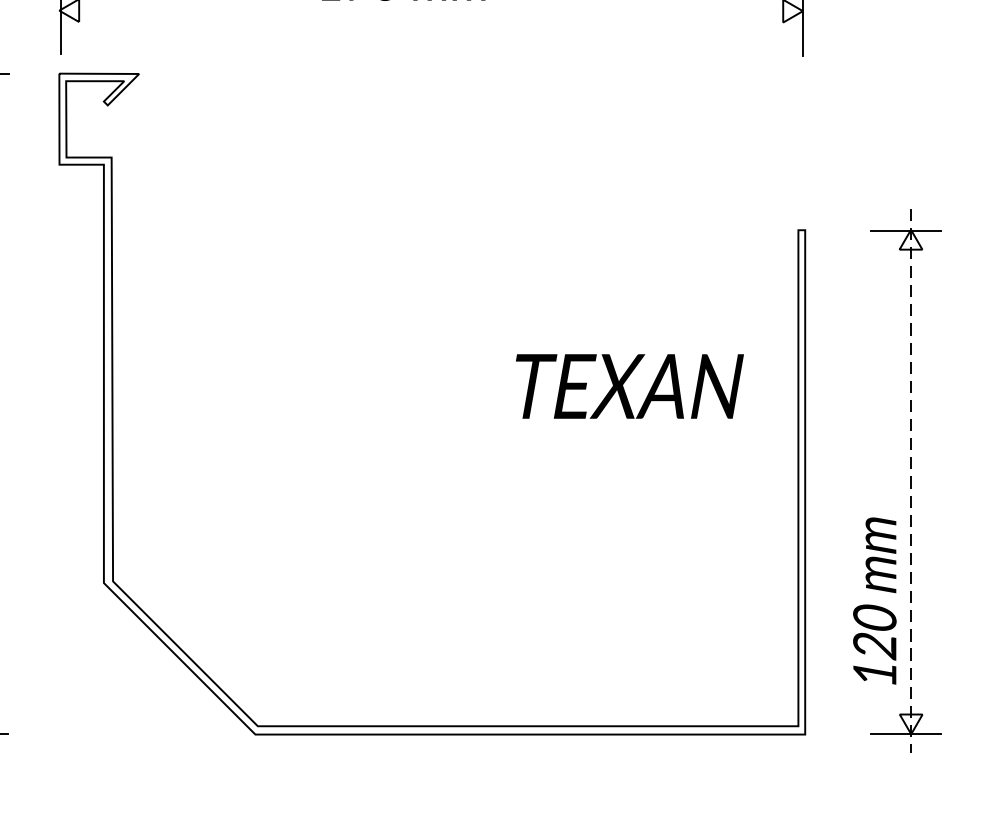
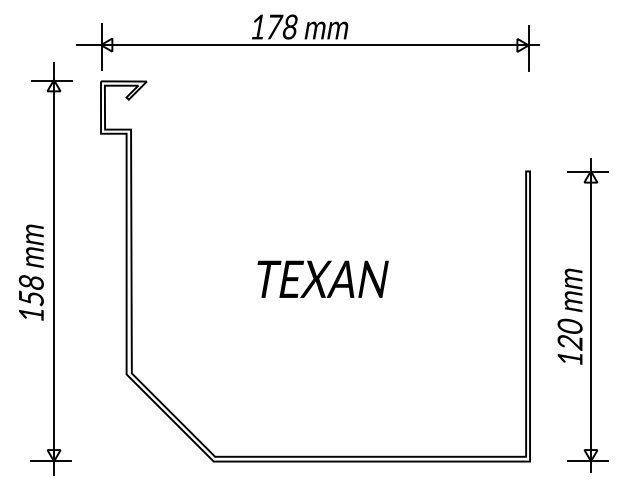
line: (418, 11) -> (307, 45), added
text: (628, 385) -> (322, 278), moved
line: (910, 480) -> (590, 315), dashed -> solid
text: (873, 600) -> (569, 316), moved

